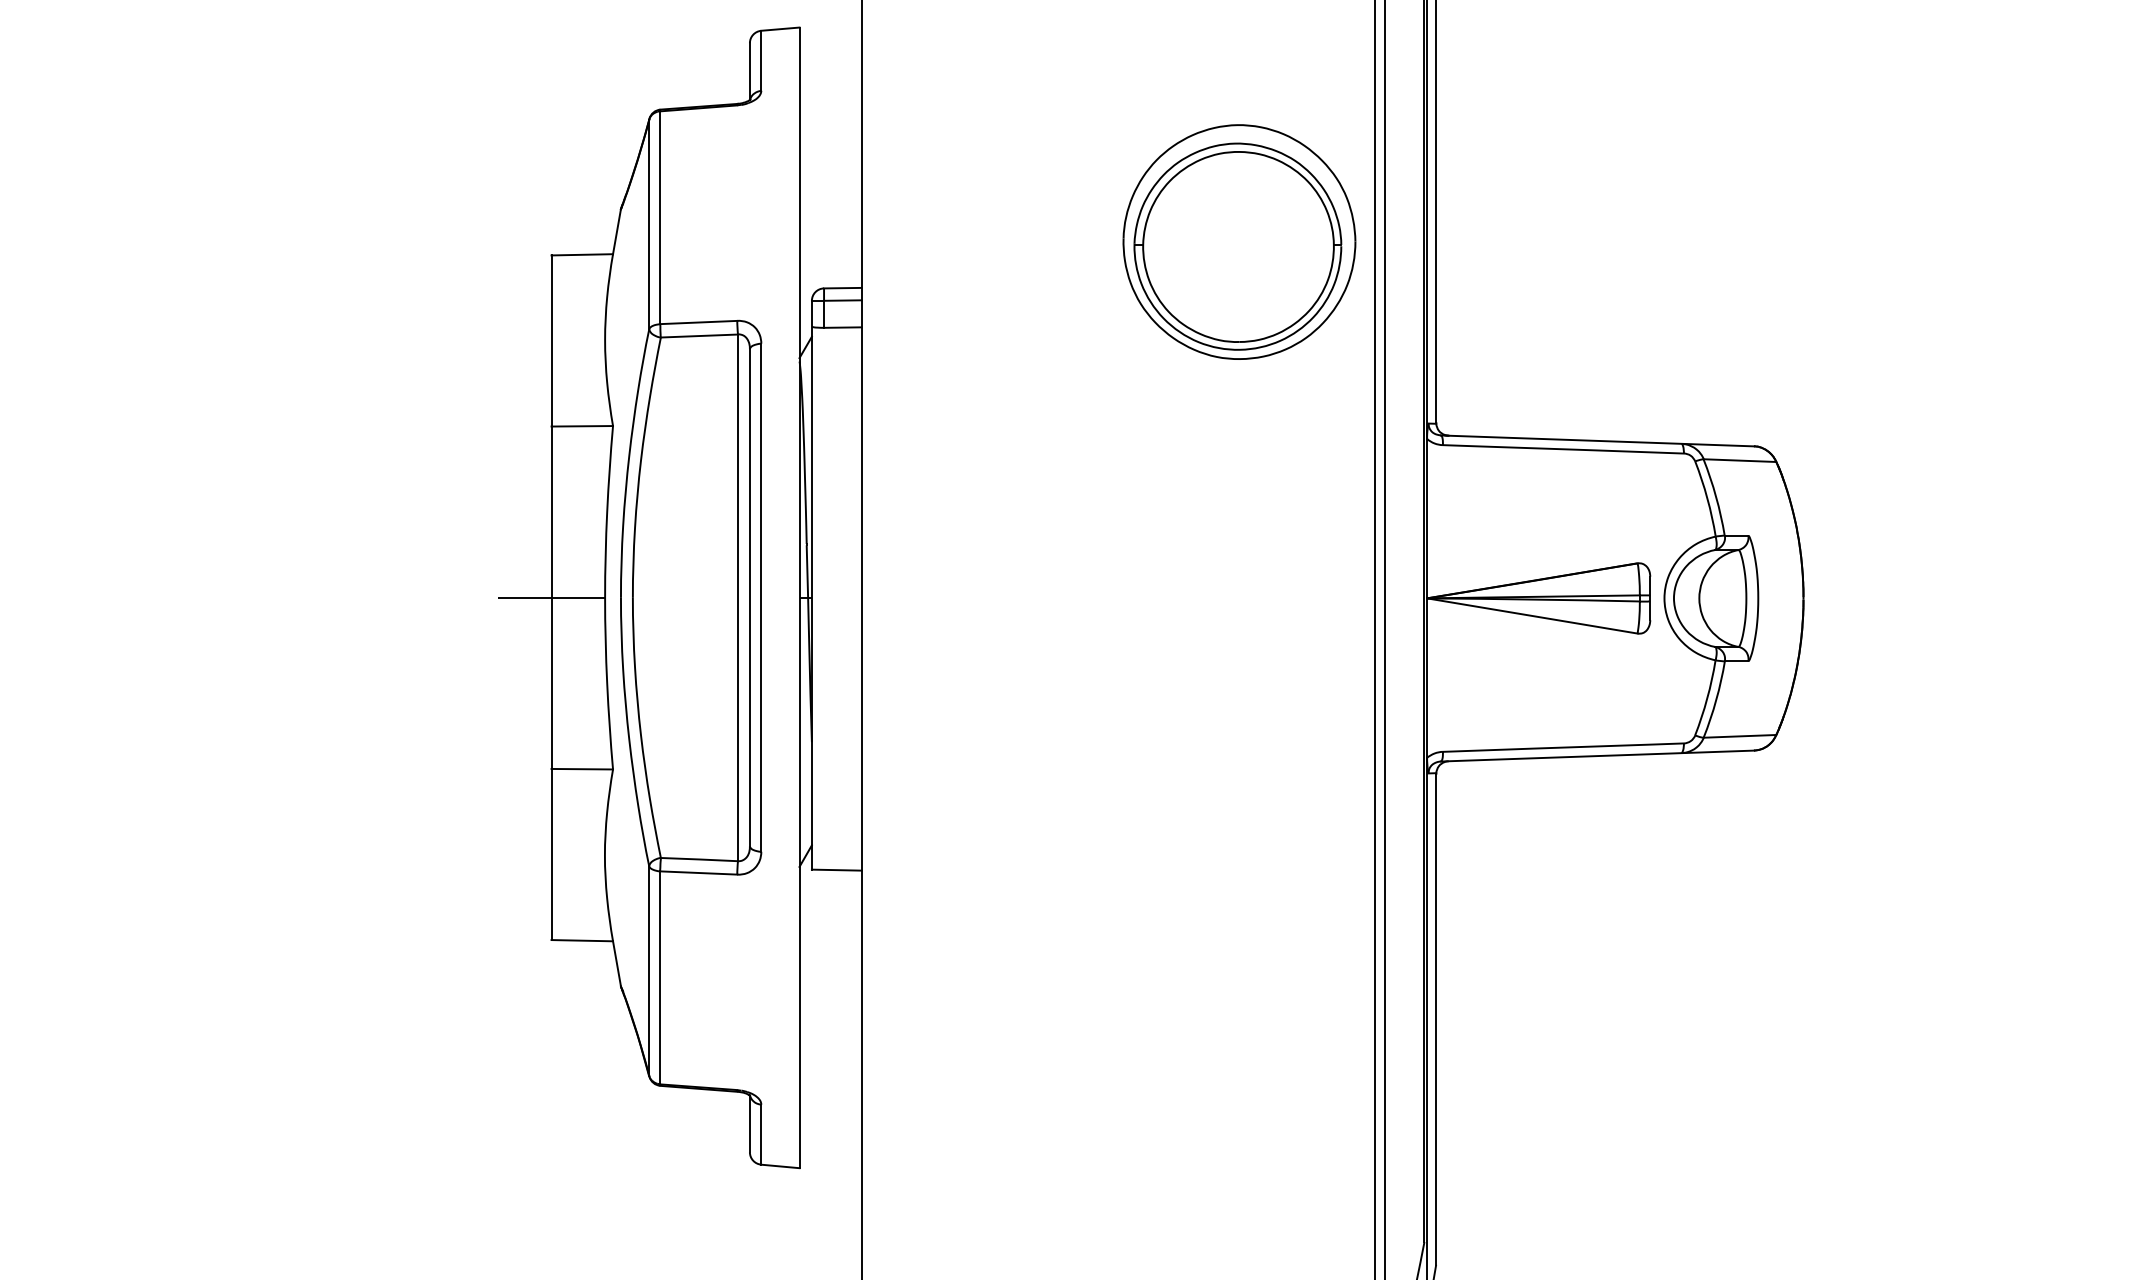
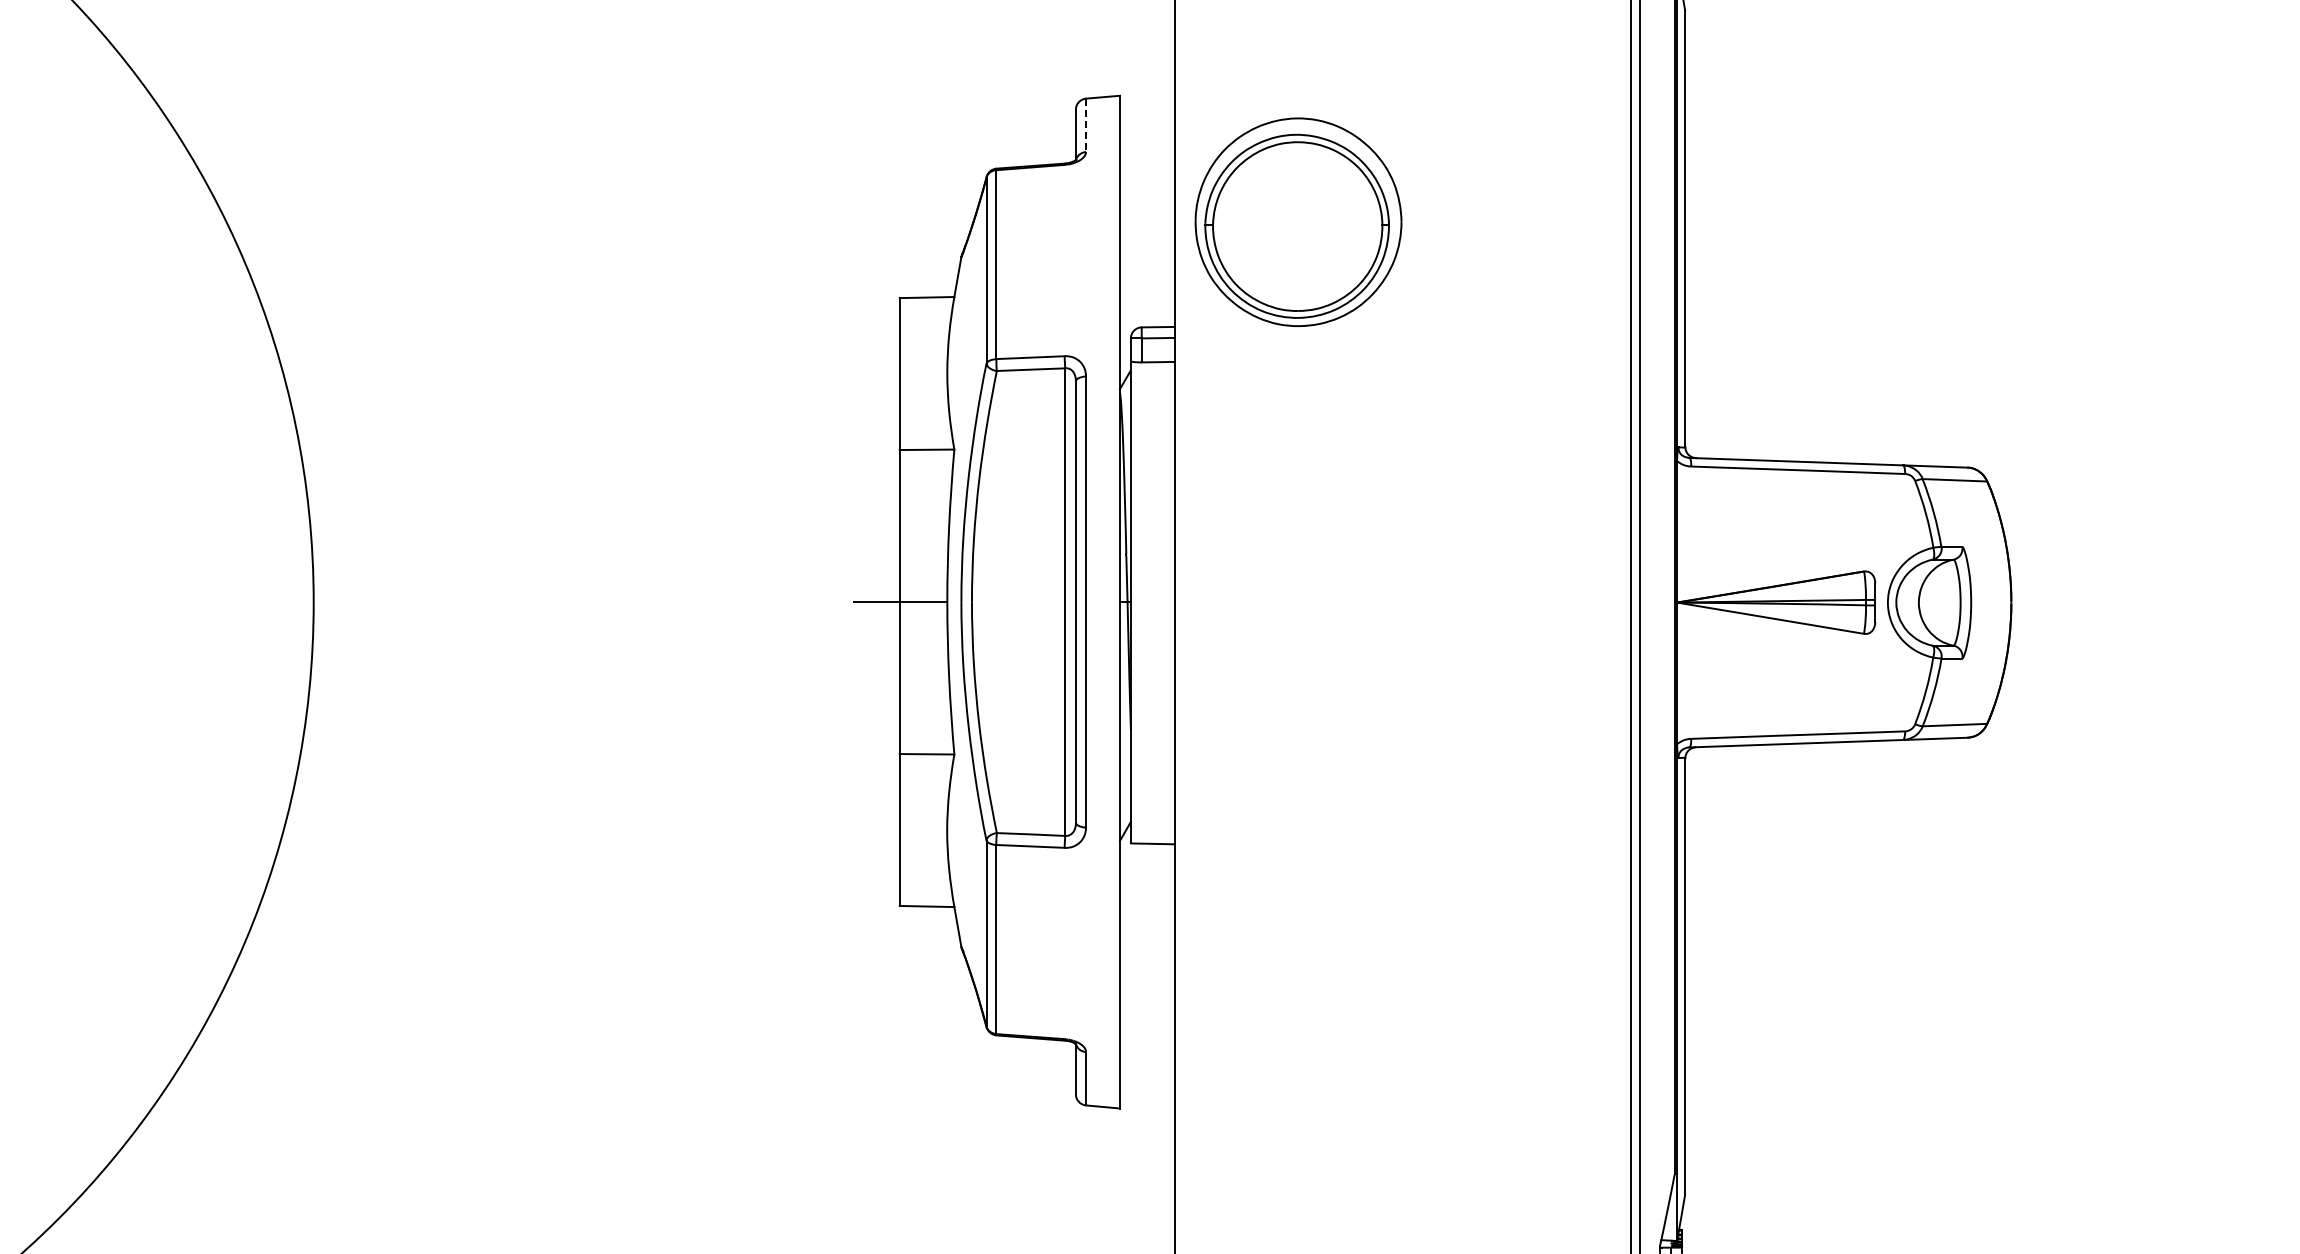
line: (761, 61) -> (1086, 125), solid -> dashed
part: (1239, 241) -> (1298, 221), moved

